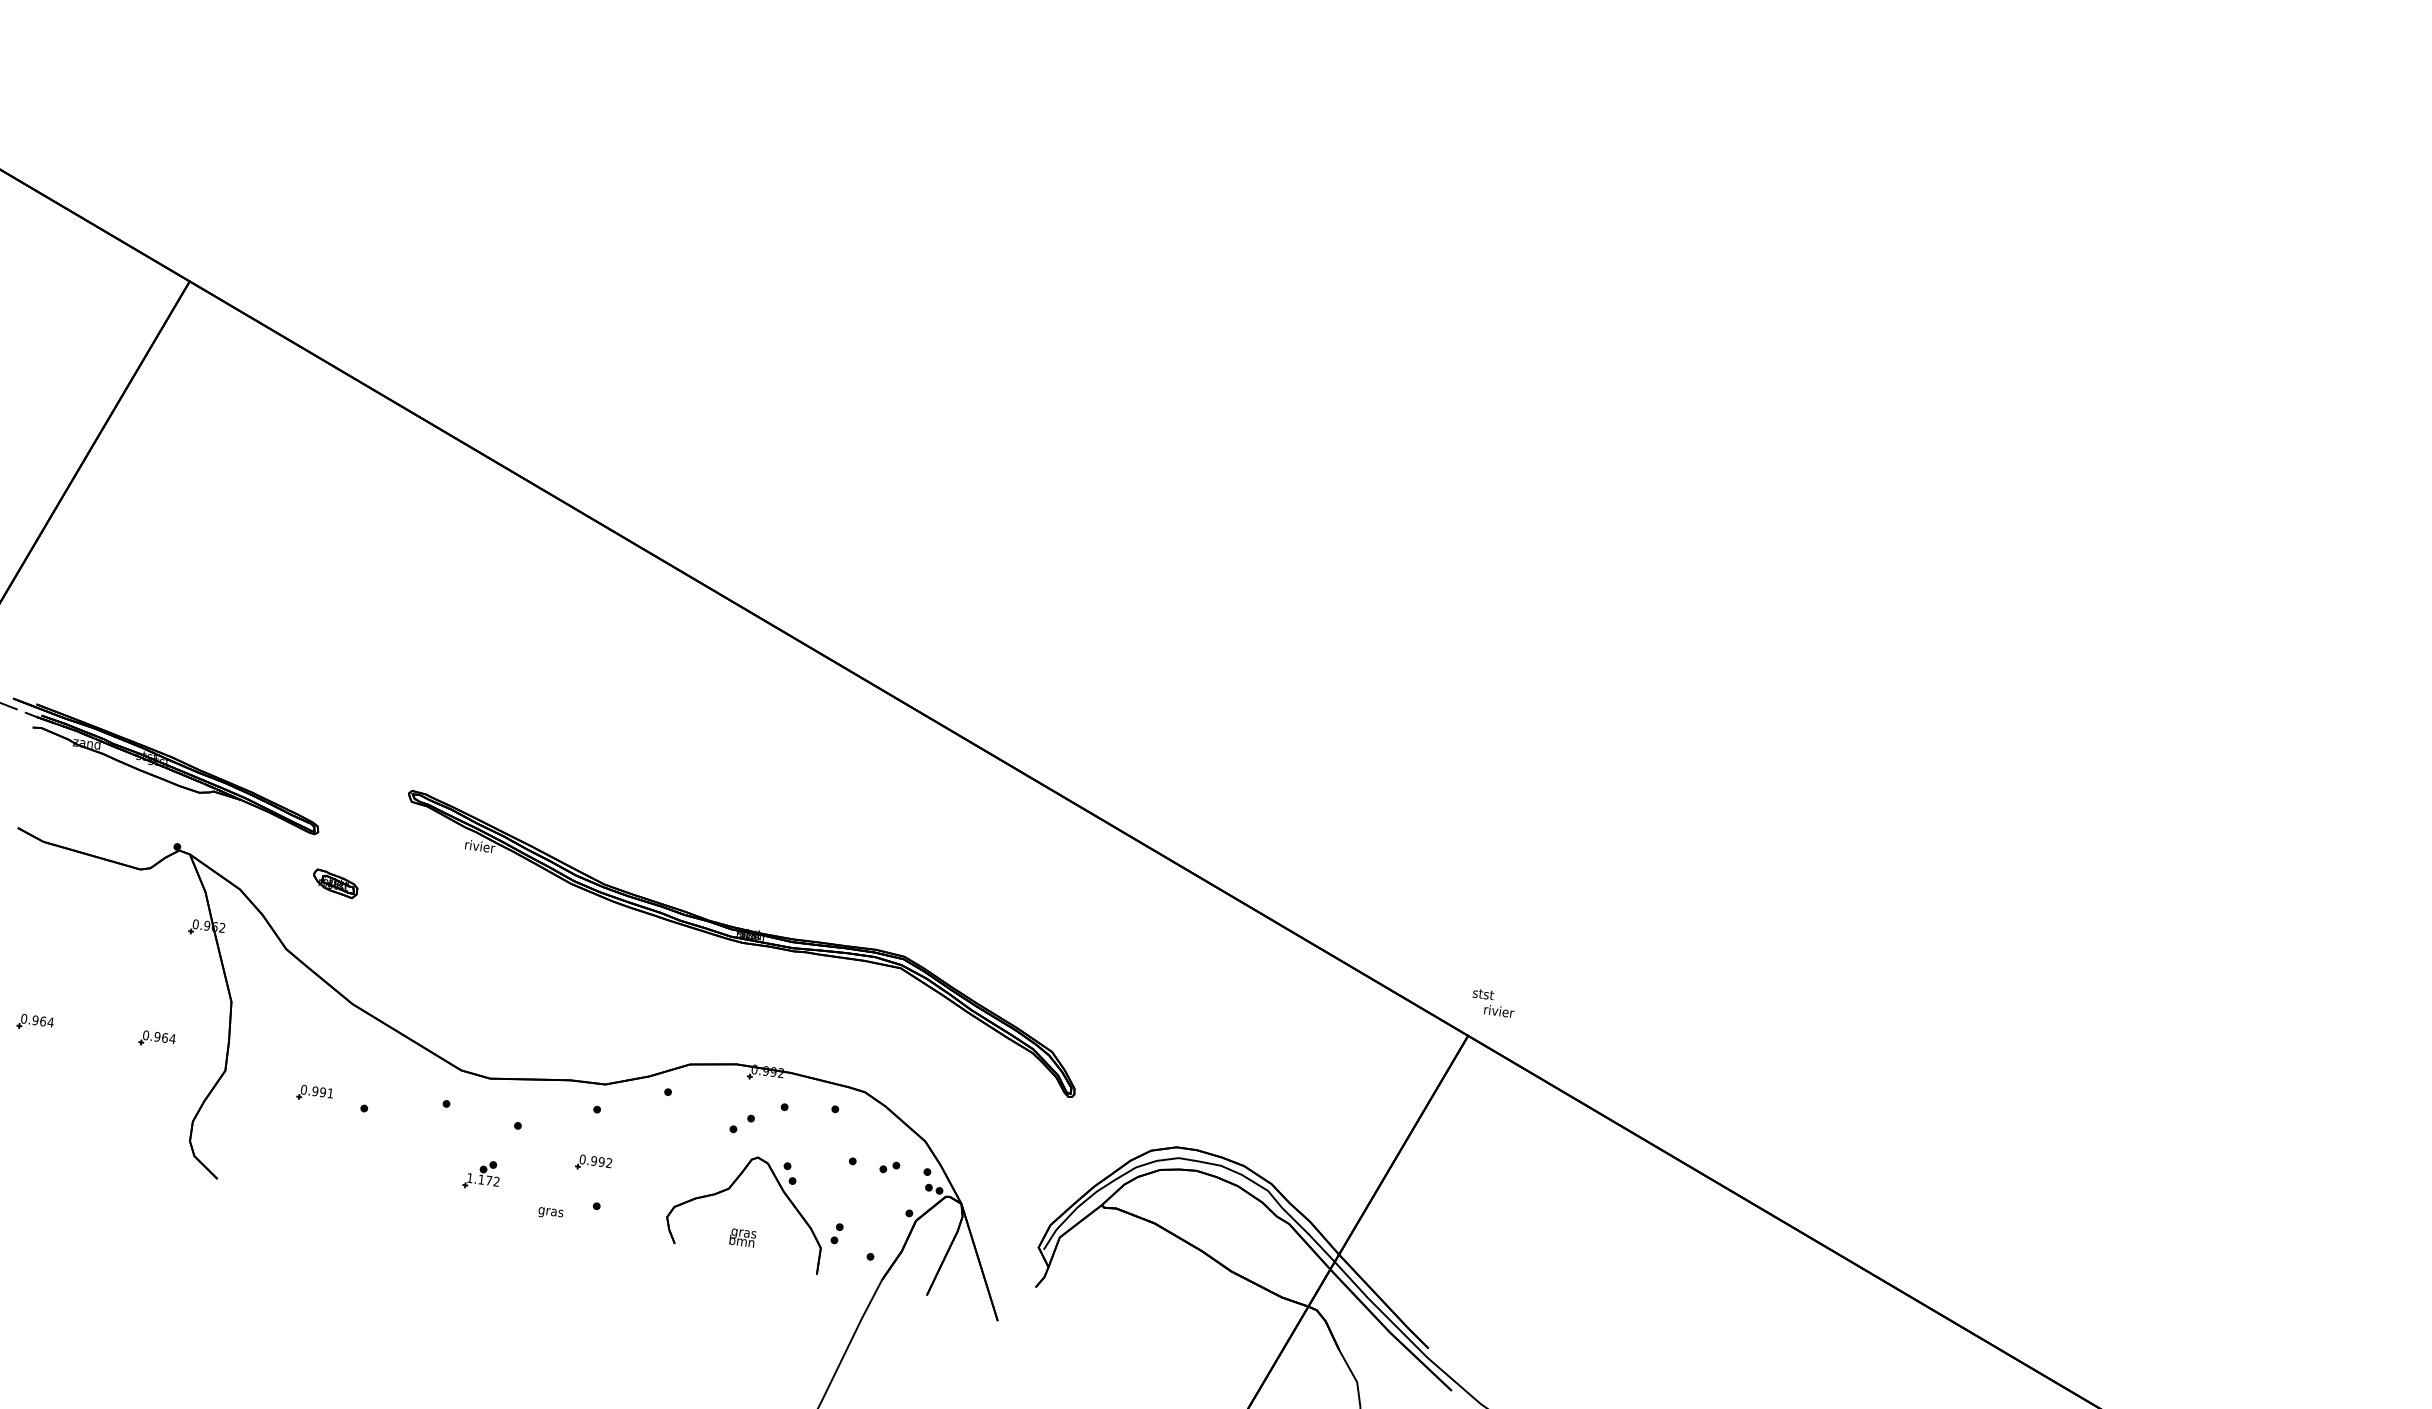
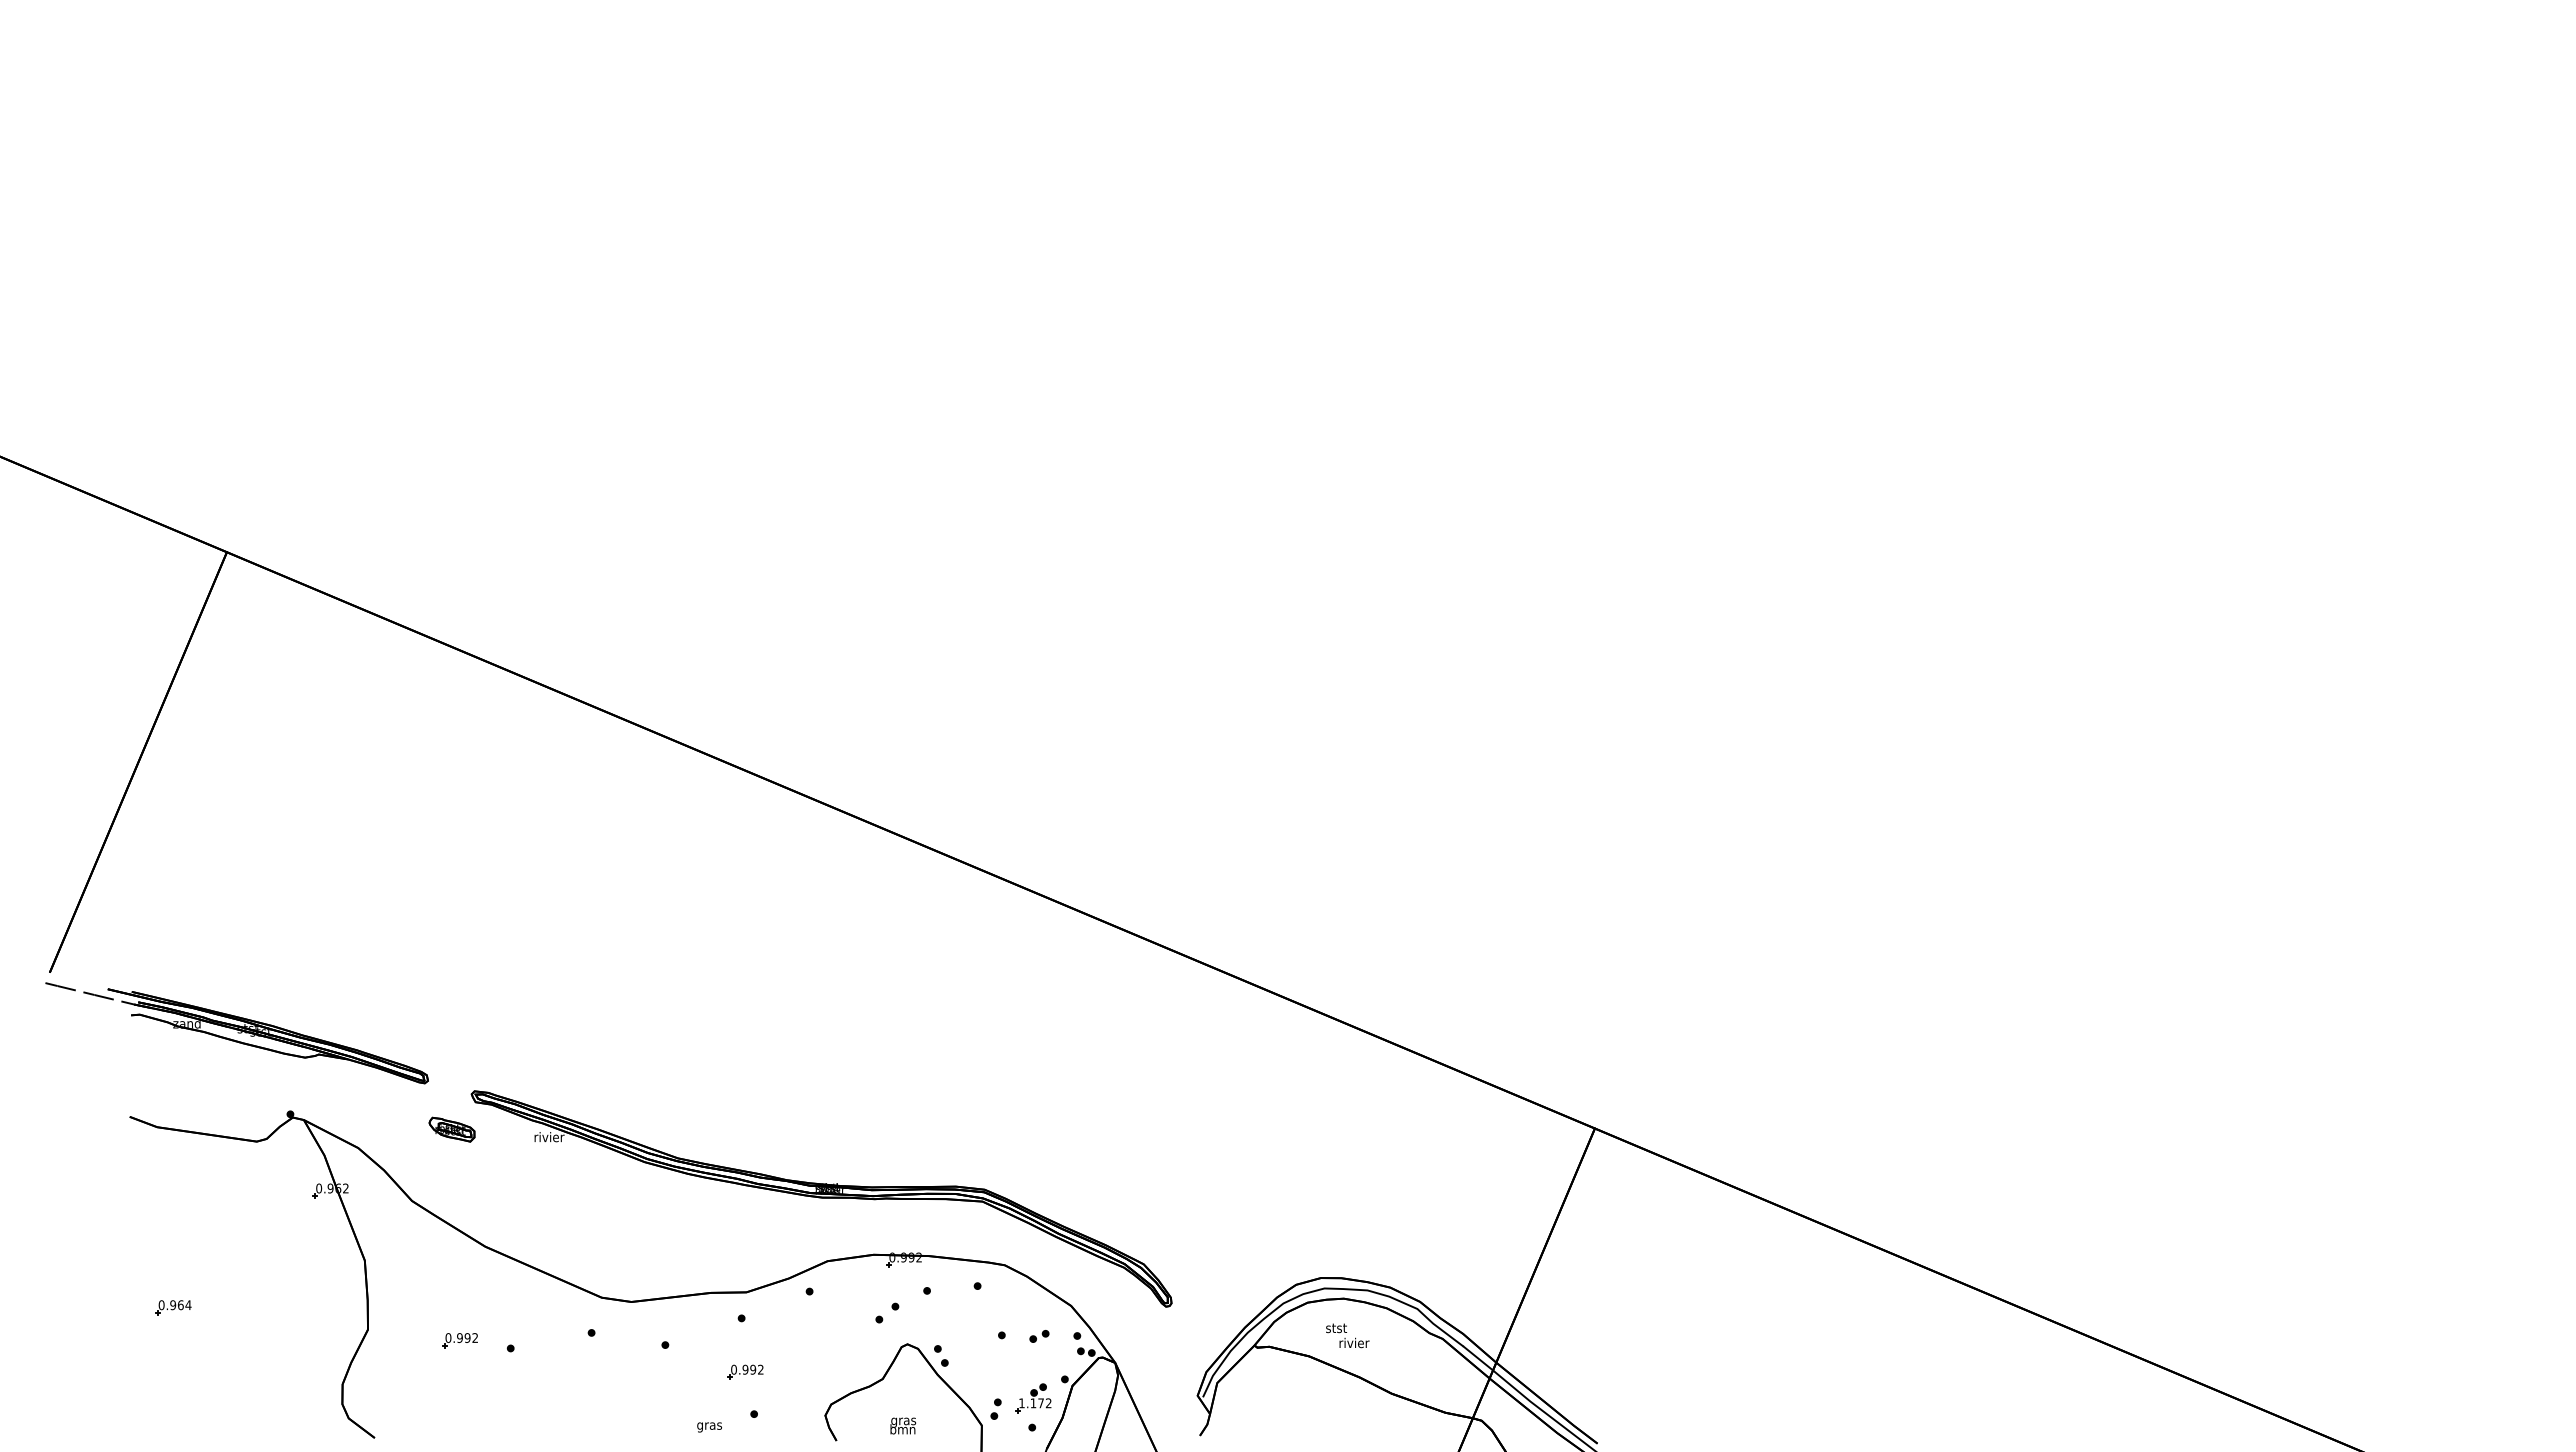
part: (741, 943) -> (821, 1198), moved
text: (1493, 1002) -> (1347, 1335), moved
part: (157, 1039) -> (296, 1307), removed
text: (329, 1092) -> (474, 1337), 0.991 -> 0.992
part: (482, 1174) -> (1033, 1398), moved

